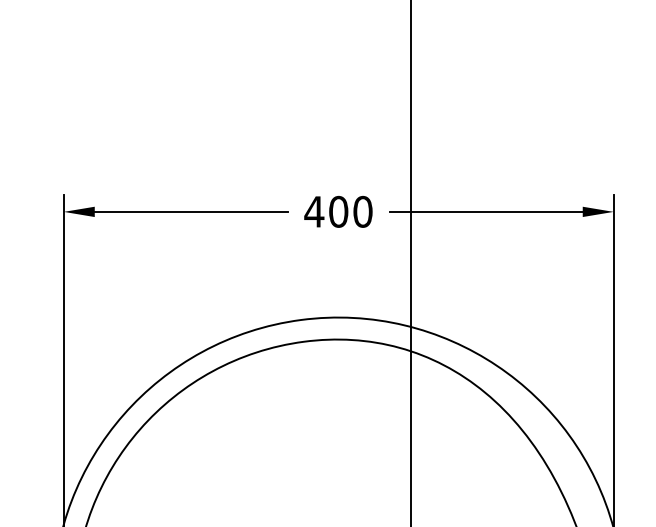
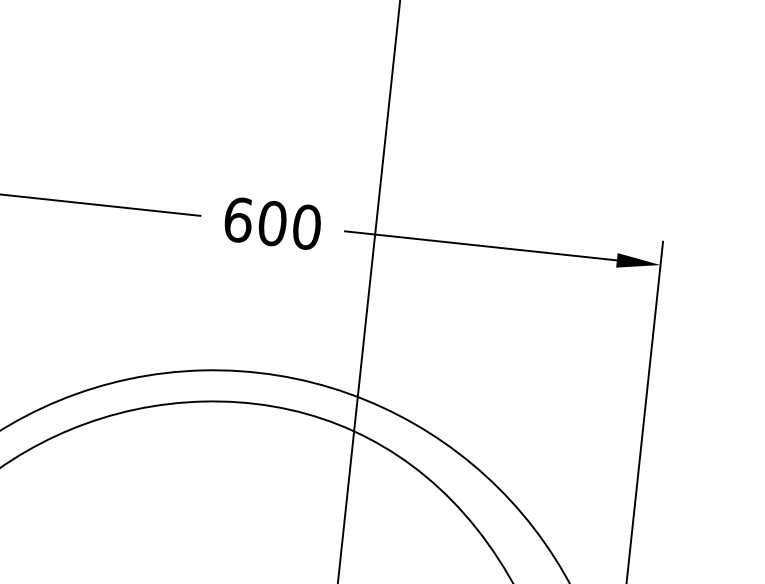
text: (314, 211) -> (238, 219), 400 -> 600

